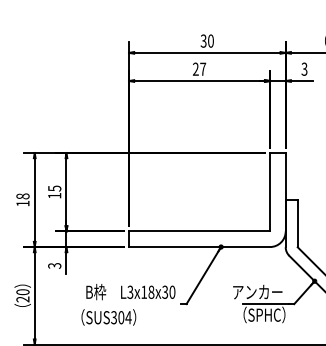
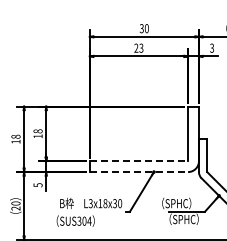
text: (203, 68) -> (141, 47), 27 -> 23
text: (53, 188) -> (37, 131), 15 -> 18
line: (200, 231) -> (139, 161), solid -> dashed
line: (200, 247) -> (139, 172), solid -> dashed
text: (52, 264) -> (36, 184), 3 -> 5
text: (257, 292) -> (179, 203), アンカー -> （SPHC）

